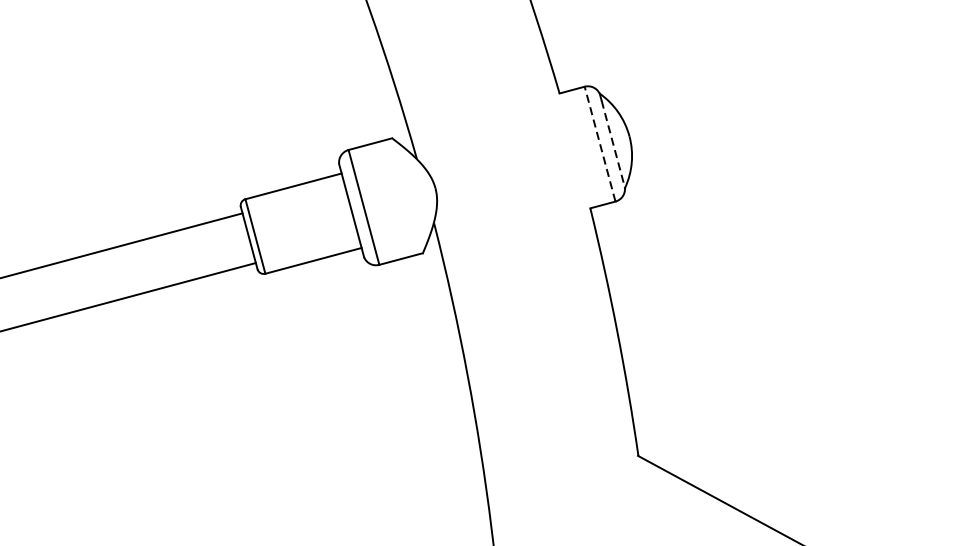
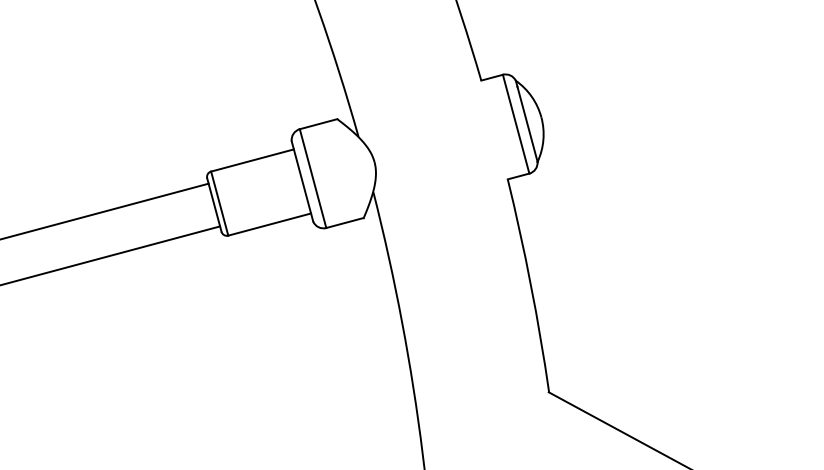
line: (600, 143) -> (516, 123), dashed -> solid
line: (613, 144) -> (527, 124), dashed -> solid

